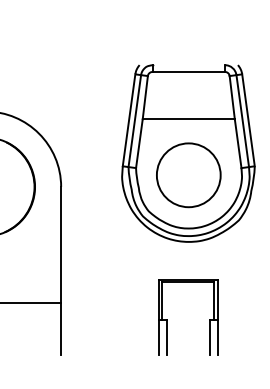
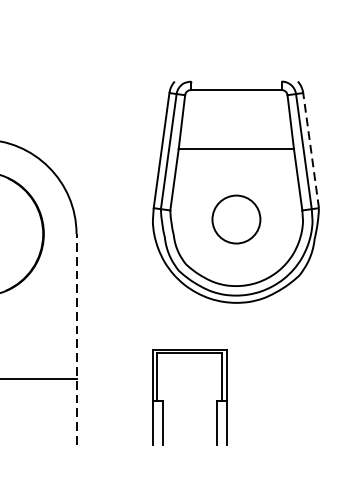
line: (248, 119) -> (311, 149), solid -> dashed
circle: (188, 175) -> (235, 219), size x0.6
line: (61, 270) -> (76, 338), solid -> dashed
part: (167, 319) -> (163, 400), moved

